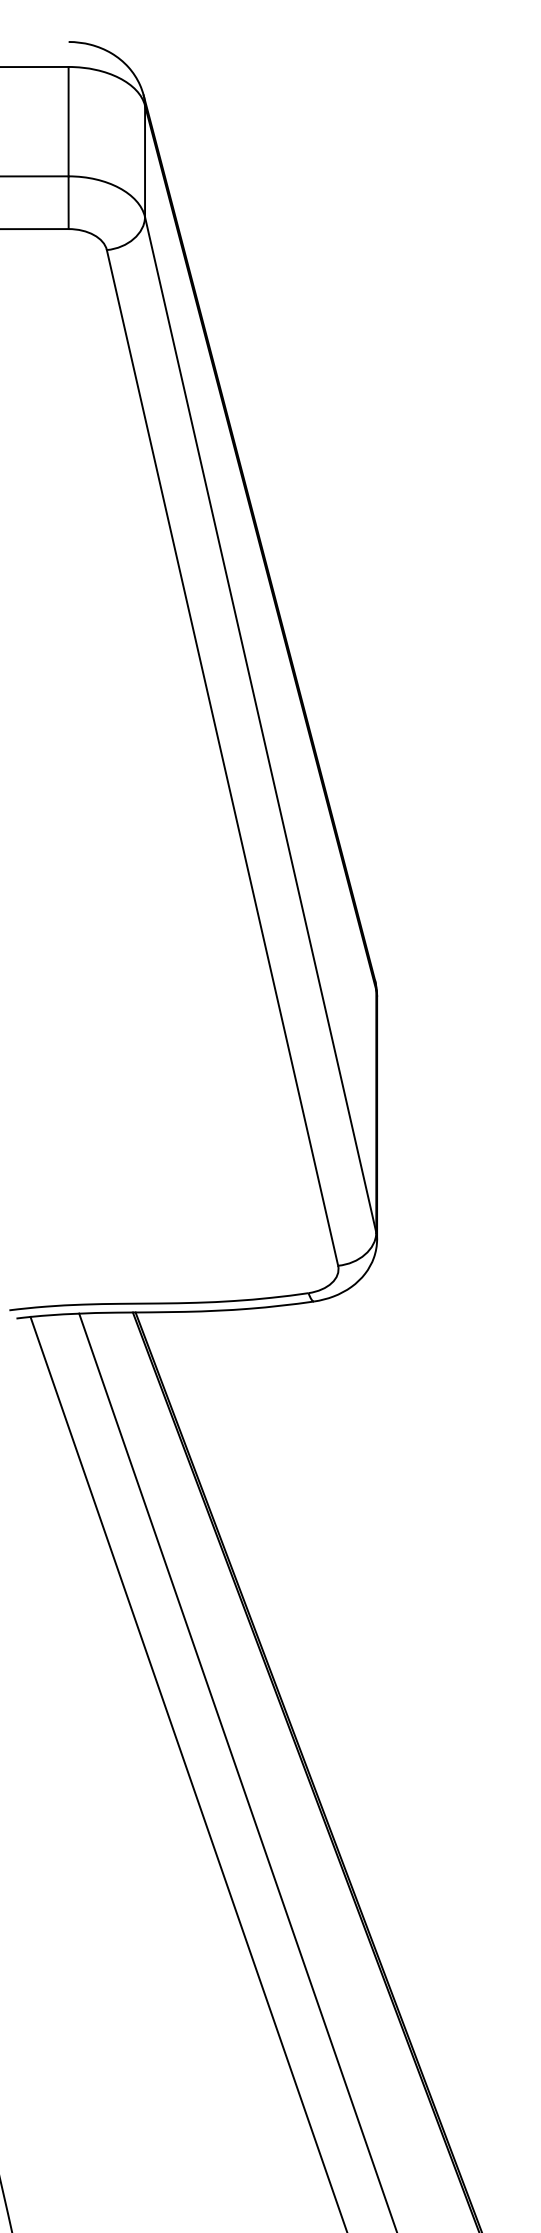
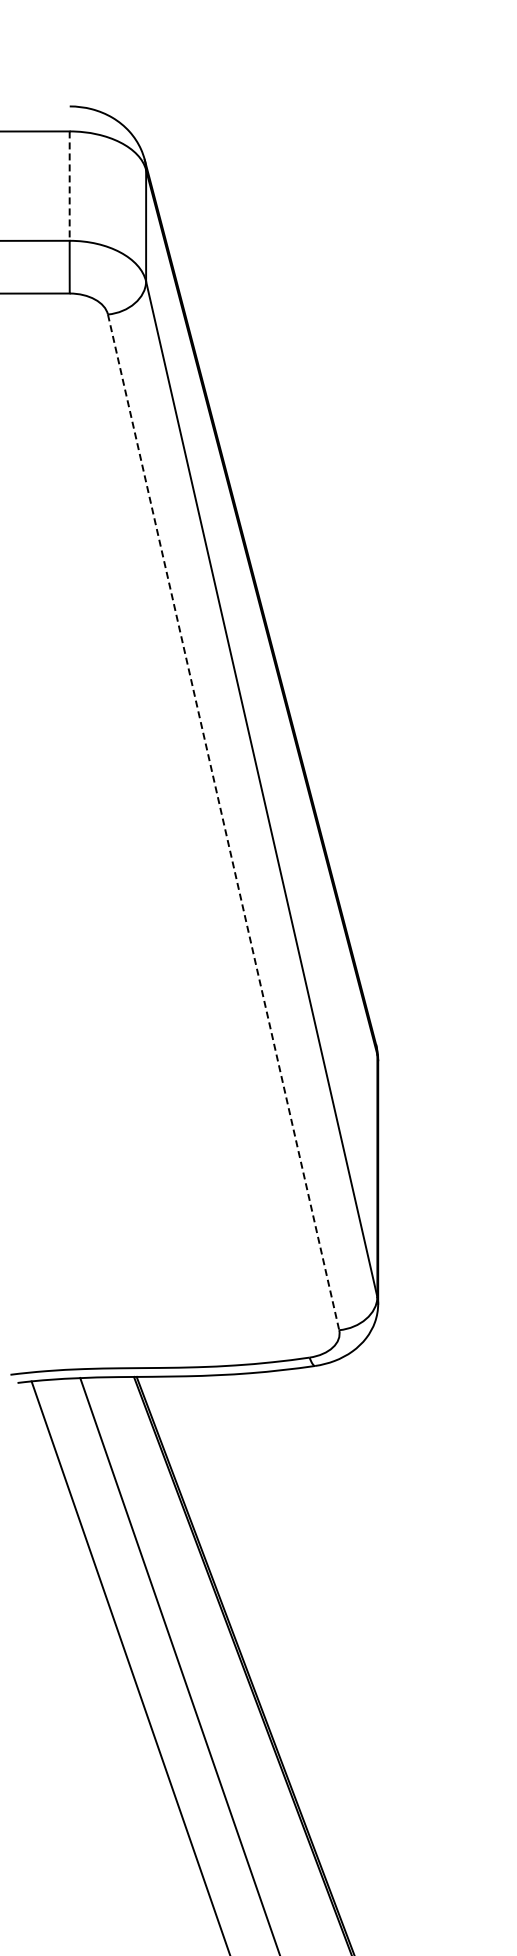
line: (68, 121) -> (69, 185), solid -> dashed
line: (222, 757) -> (223, 821), solid -> dashed

